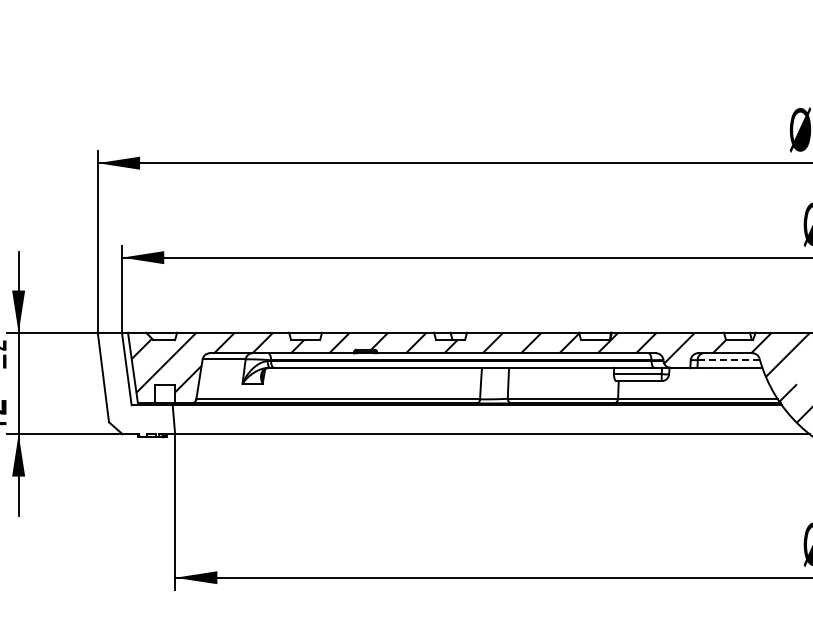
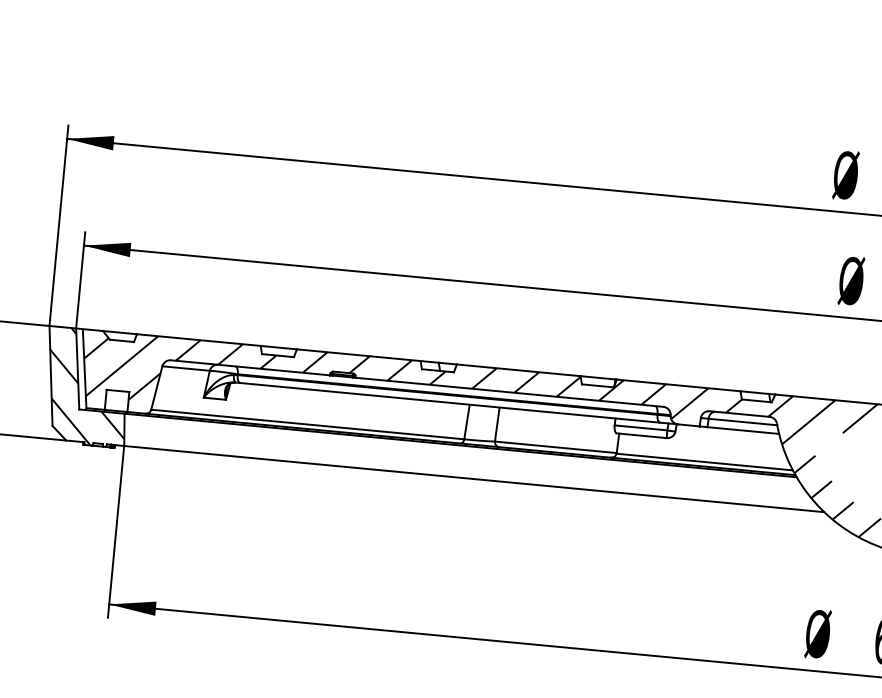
line: (728, 360) -> (742, 422), dashed -> solid
hatch: (137, 384) -> (87, 387), added

